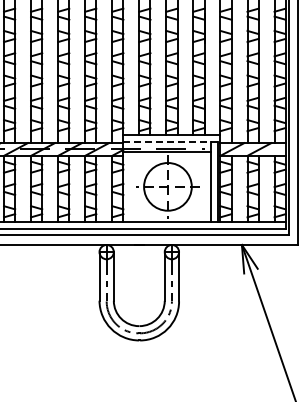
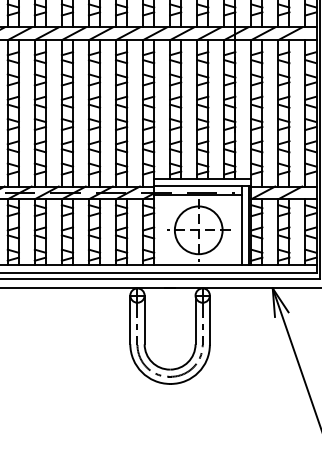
line: (171, 142) -> (202, 185), dashed -> solid

